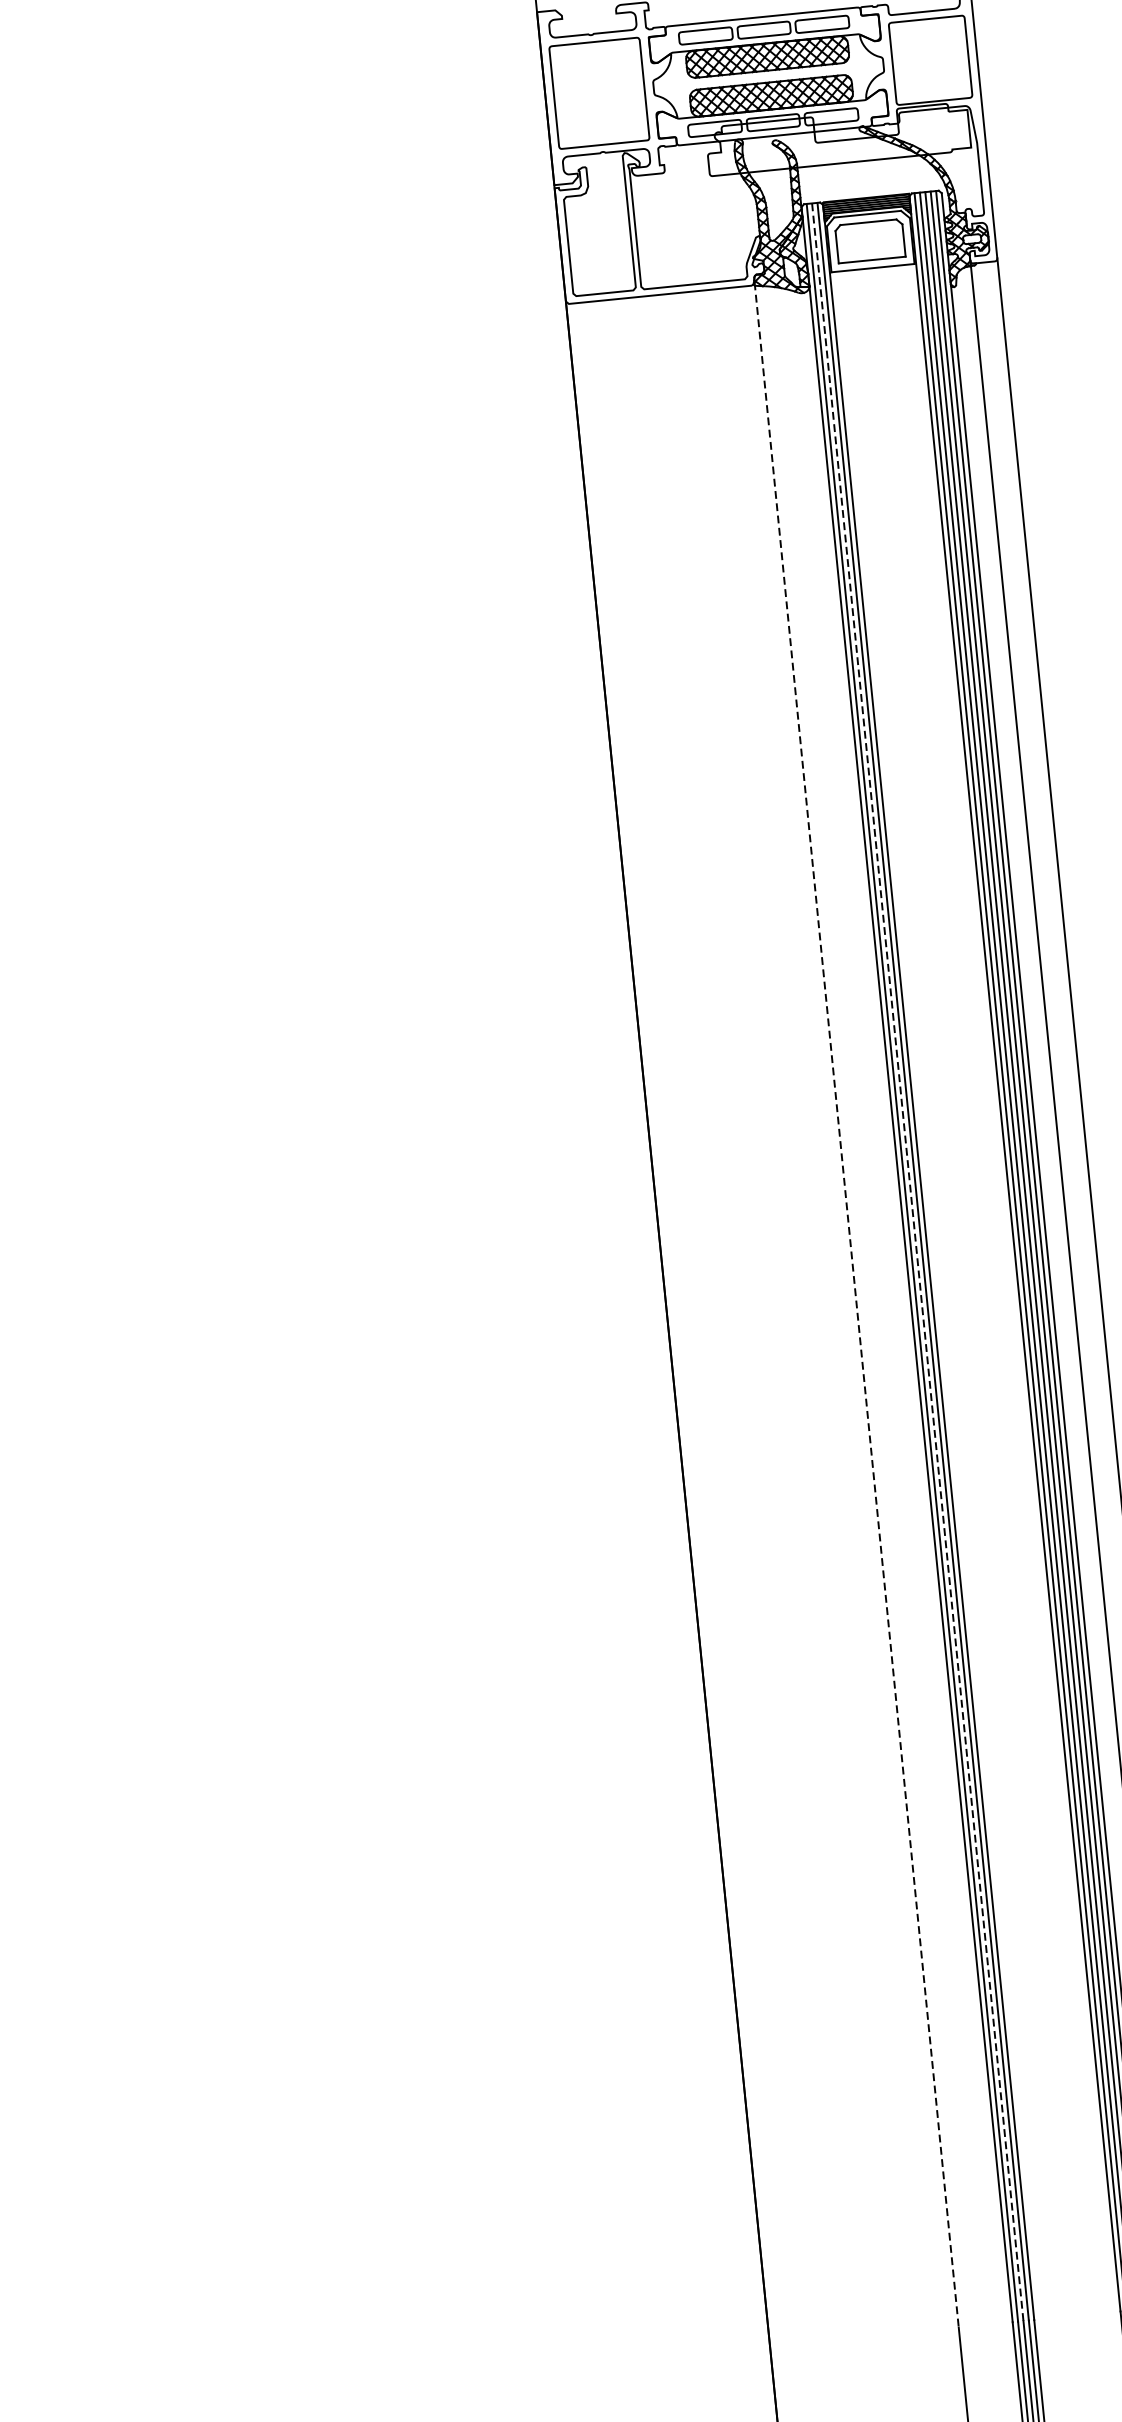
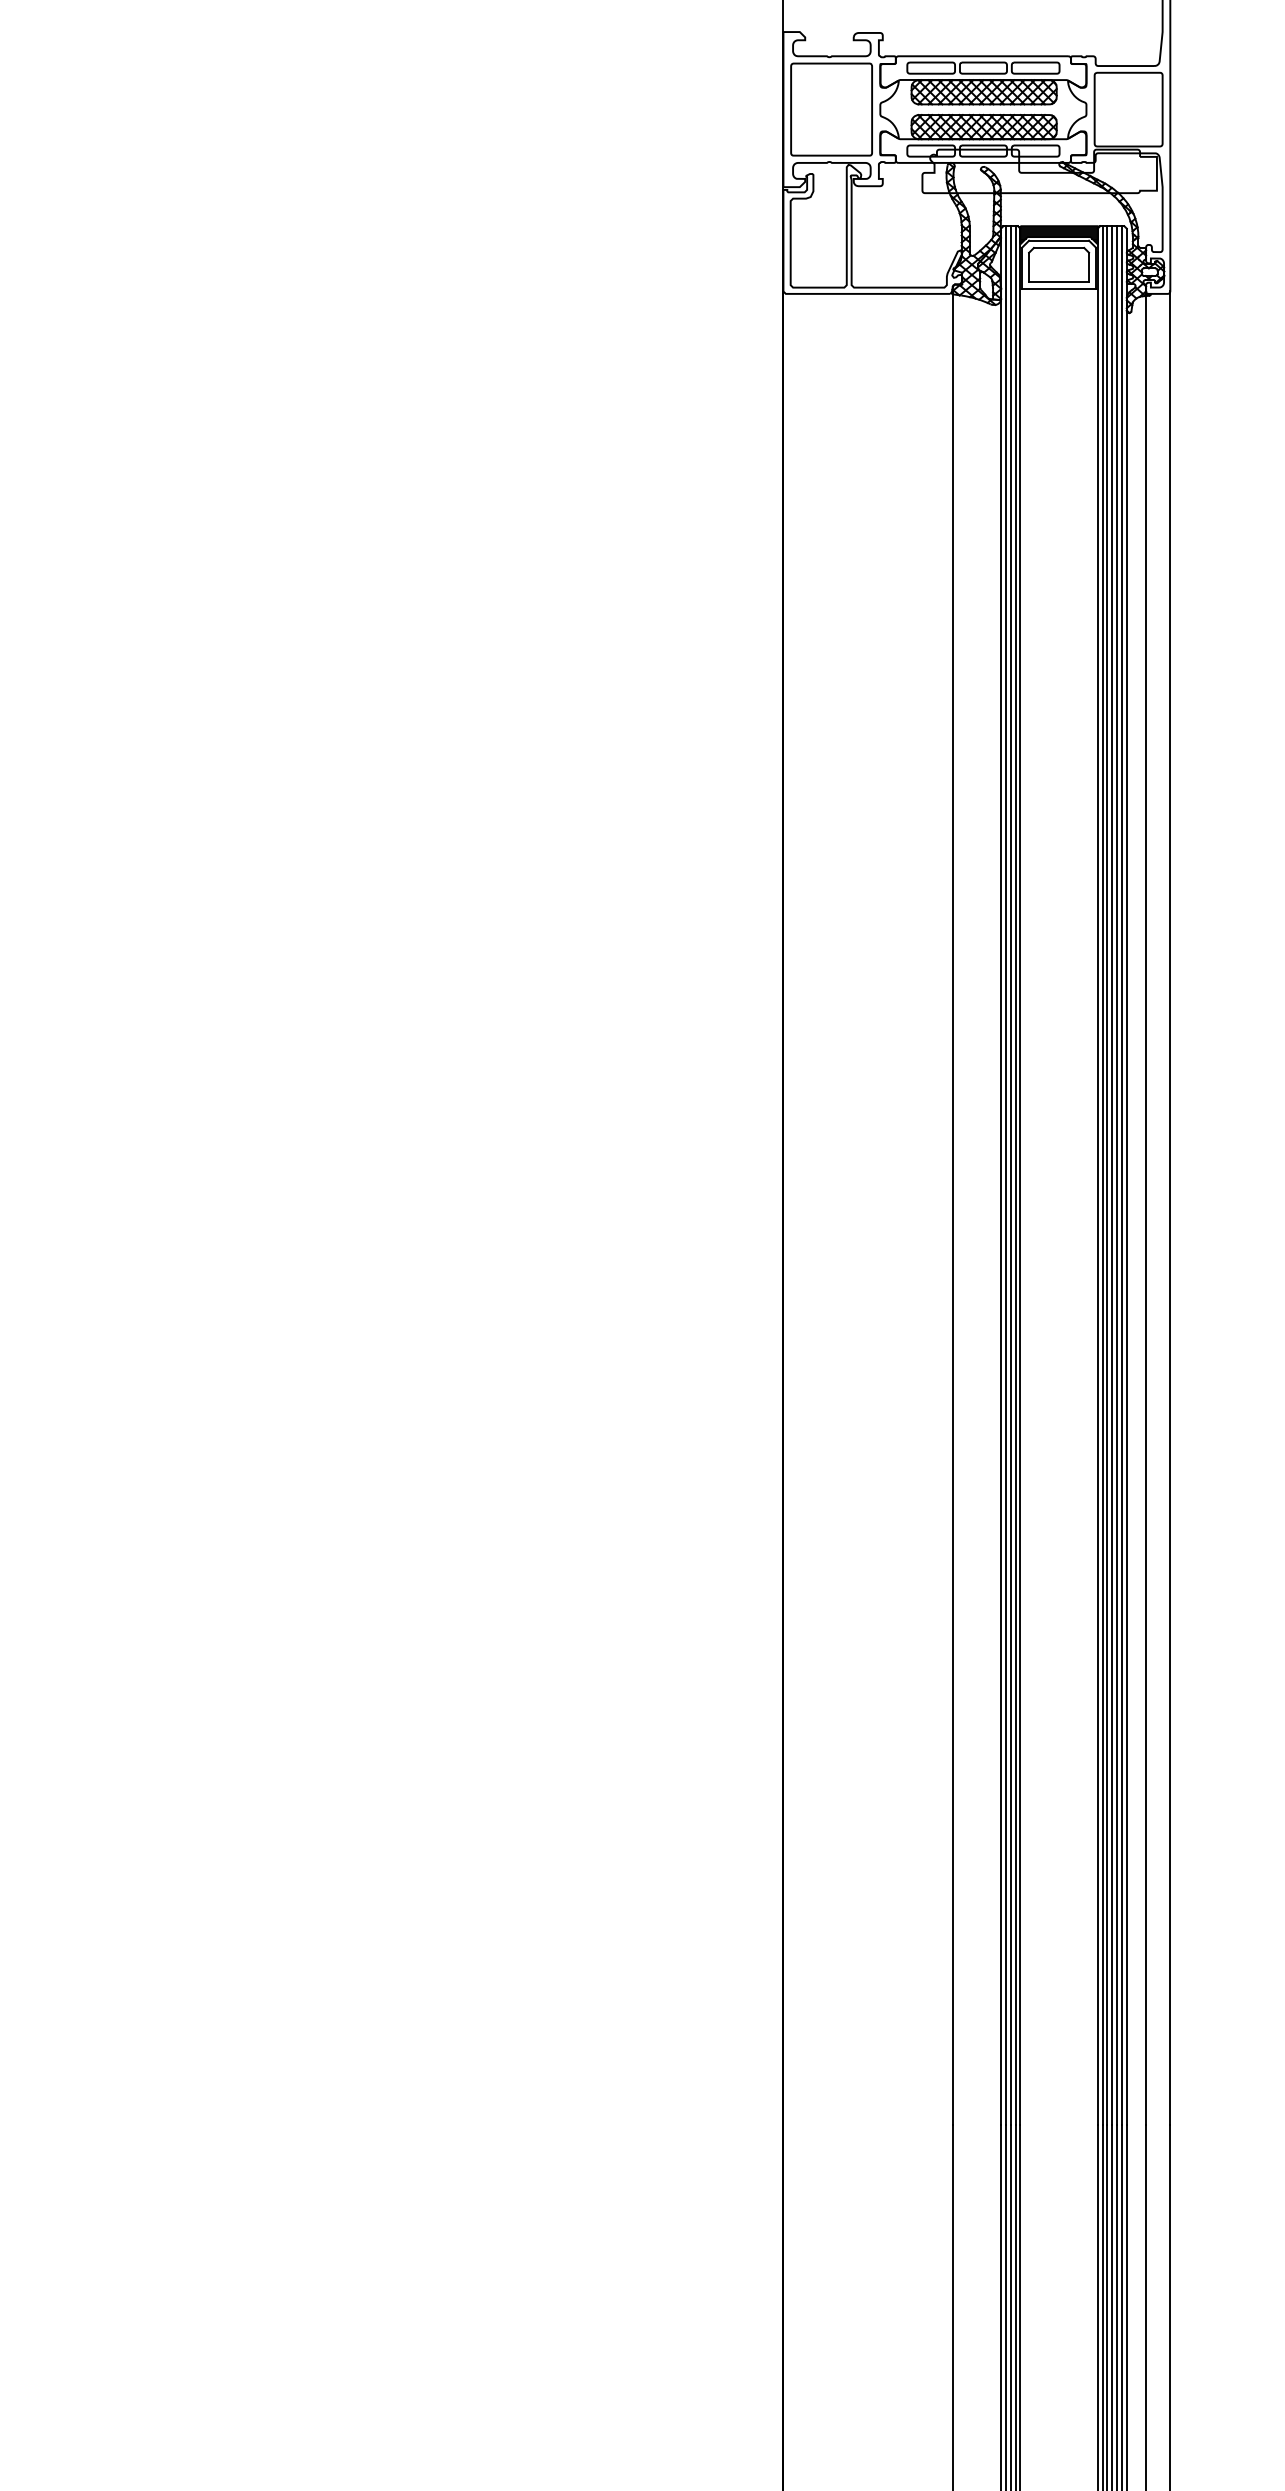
line: (917, 1261) -> (1010, 1175), dashed -> solid
line: (856, 1305) -> (952, 1208), dashed -> solid

